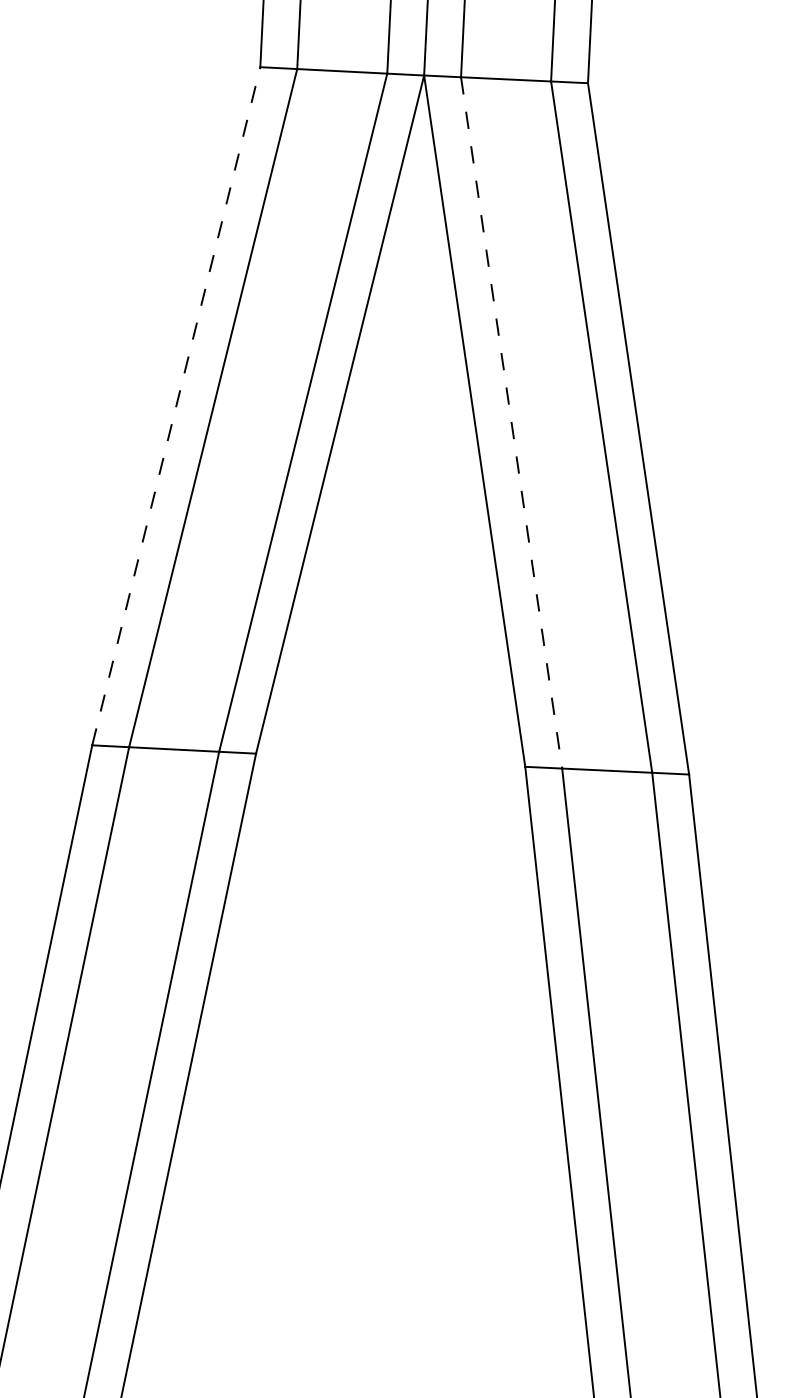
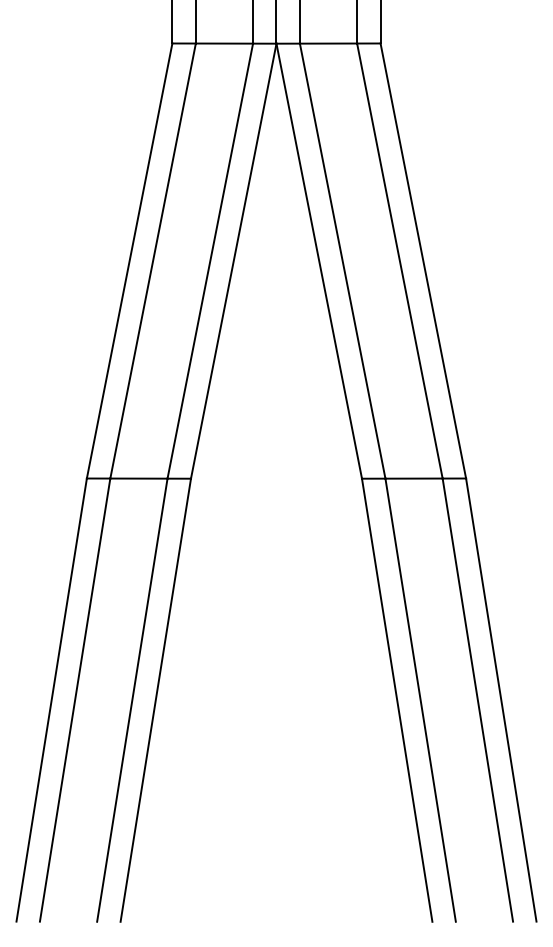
line: (176, 407) -> (129, 261), dashed -> solid
line: (511, 423) -> (342, 261), dashed -> solid

